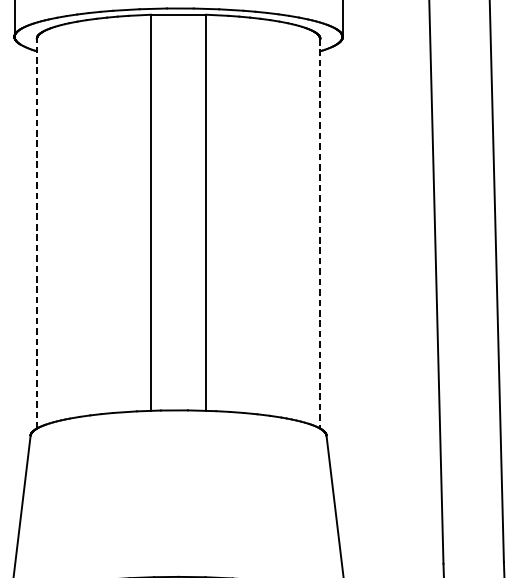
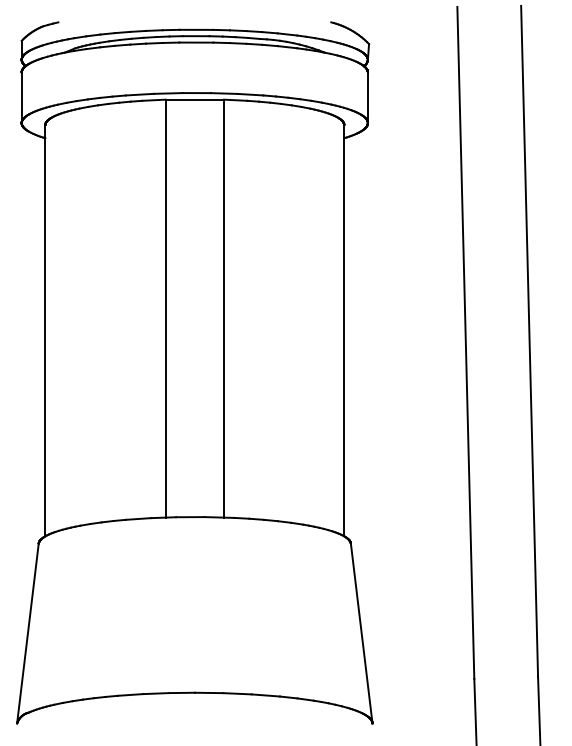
line: (37, 233) -> (45, 330), dashed -> solid
line: (320, 233) -> (344, 330), dashed -> solid

